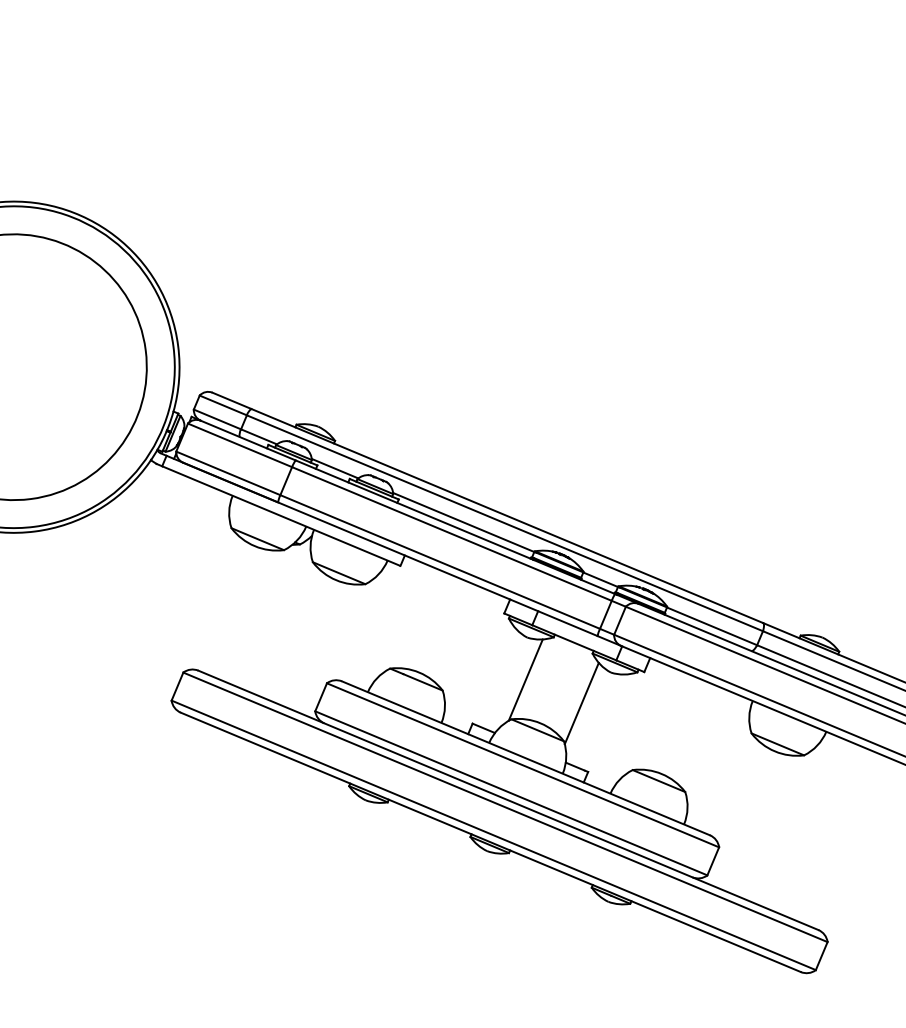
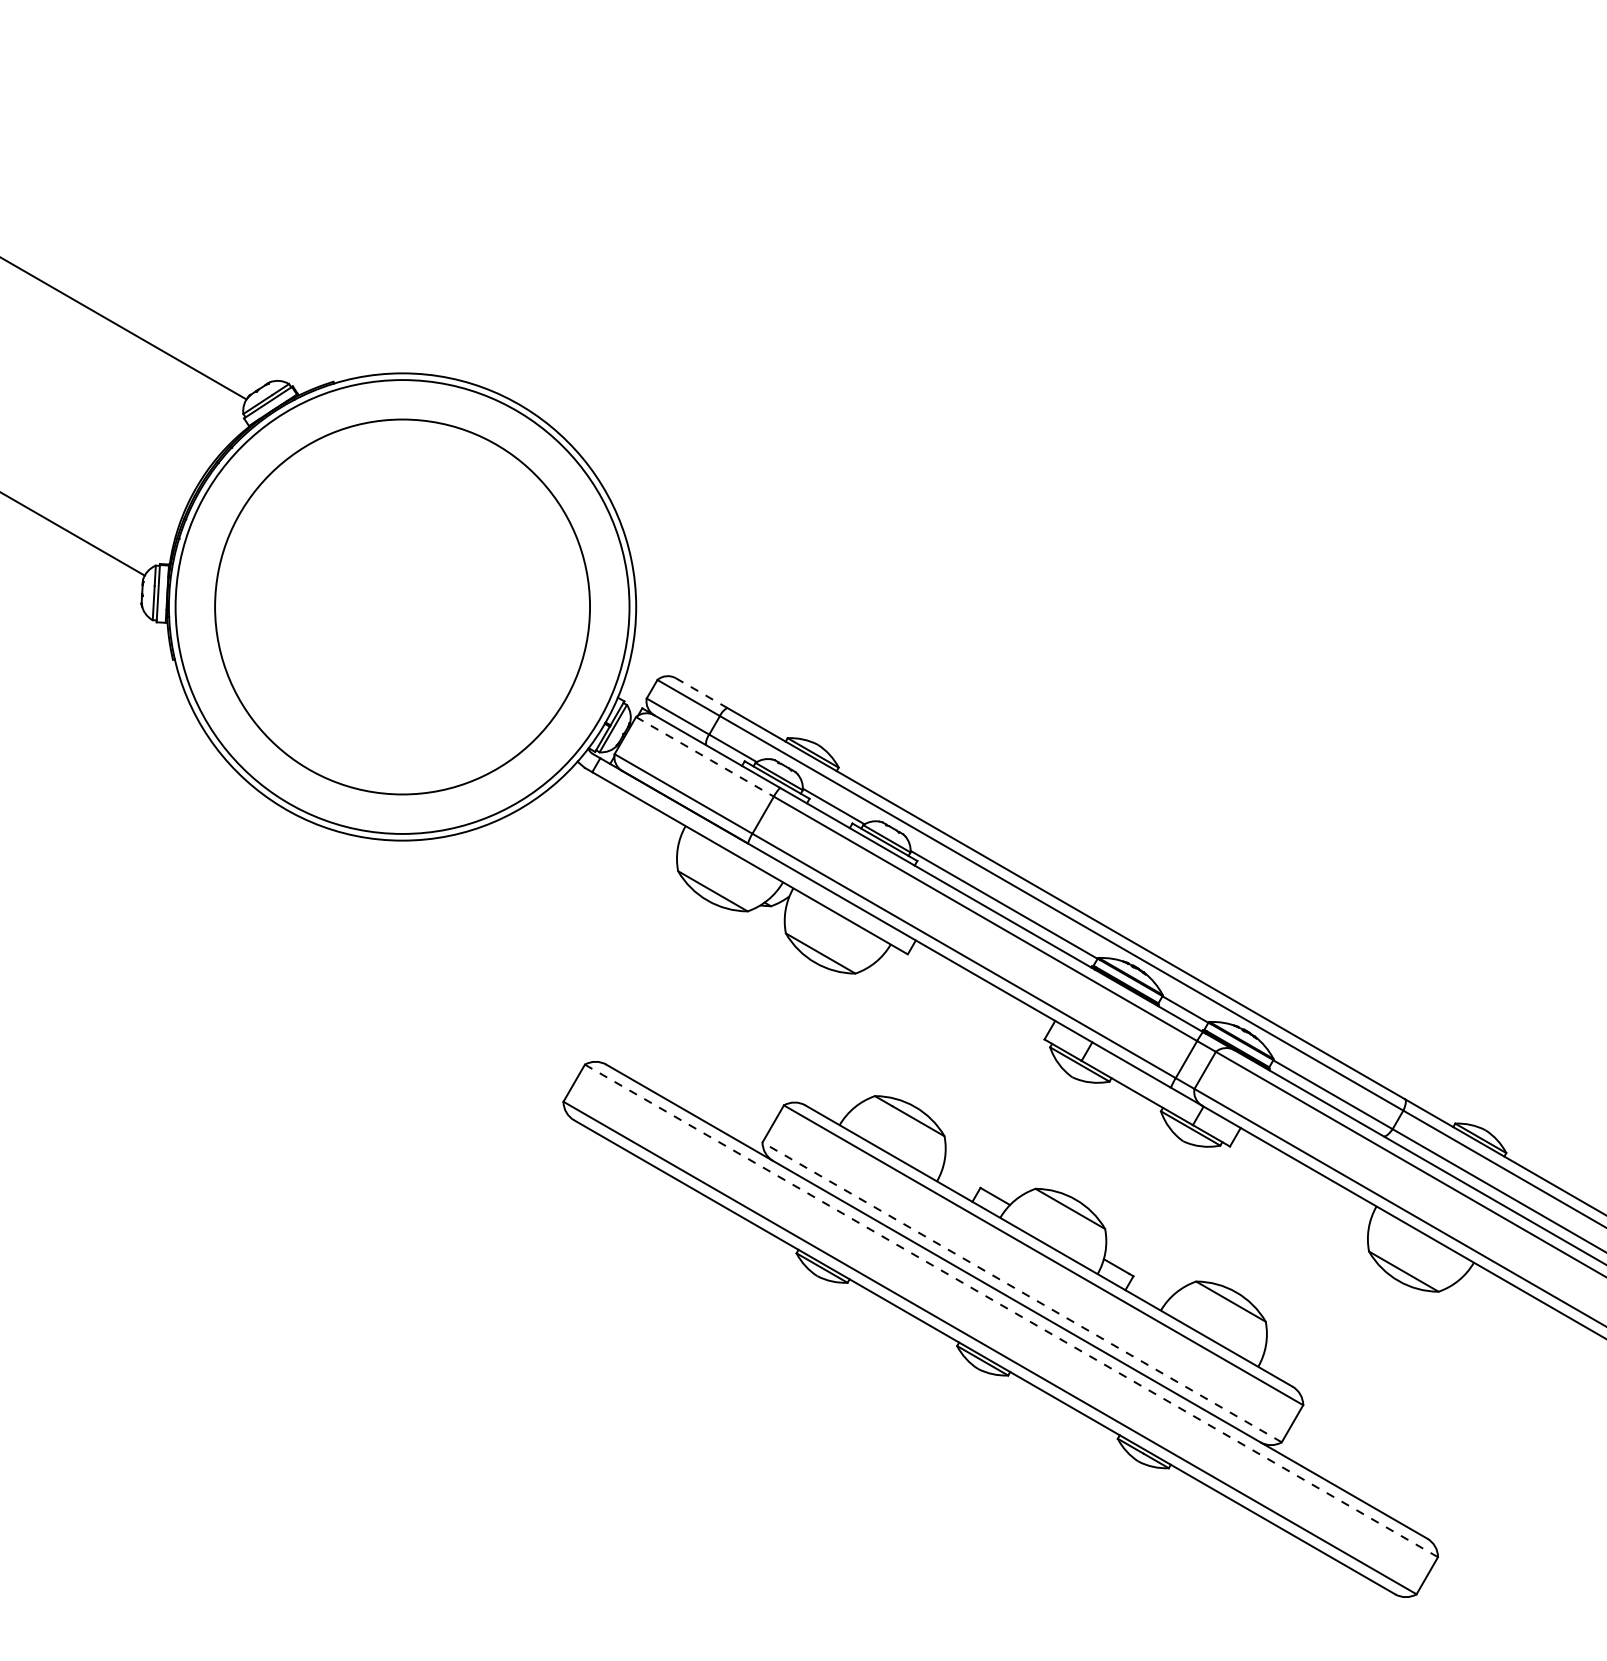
line: (231, 401) -> (701, 693), solid -> dashed
line: (239, 445) -> (704, 756), solid -> dashed
line: (525, 680) -> (1062, 1136), removed
line: (581, 703) -> (1136, 1179), removed
line: (511, 793) -> (1022, 1292), solid -> dashed
line: (505, 807) -> (1011, 1310), solid -> dashed

